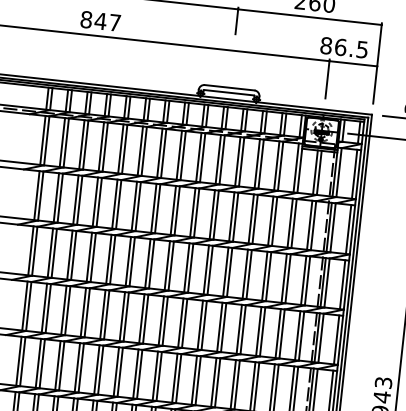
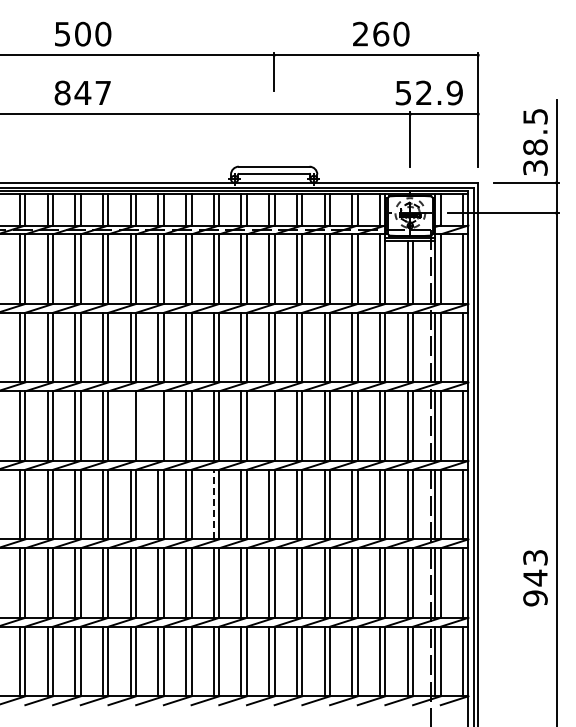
text: (343, 47) -> (428, 92), 86.5 -> 52.9
line: (108, 258) -> (130, 425), removed
line: (128, 261) -> (158, 425), removed
line: (206, 269) -> (269, 425), removed
line: (161, 320) -> (213, 504), solid -> dashed

